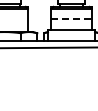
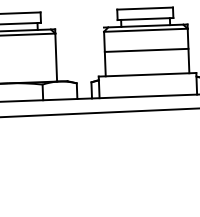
line: (72, 18) -> (148, 49), dashed -> solid

